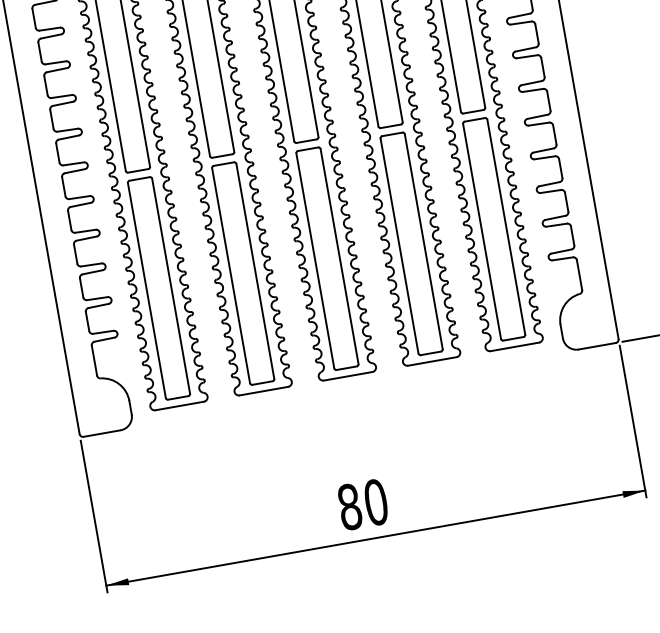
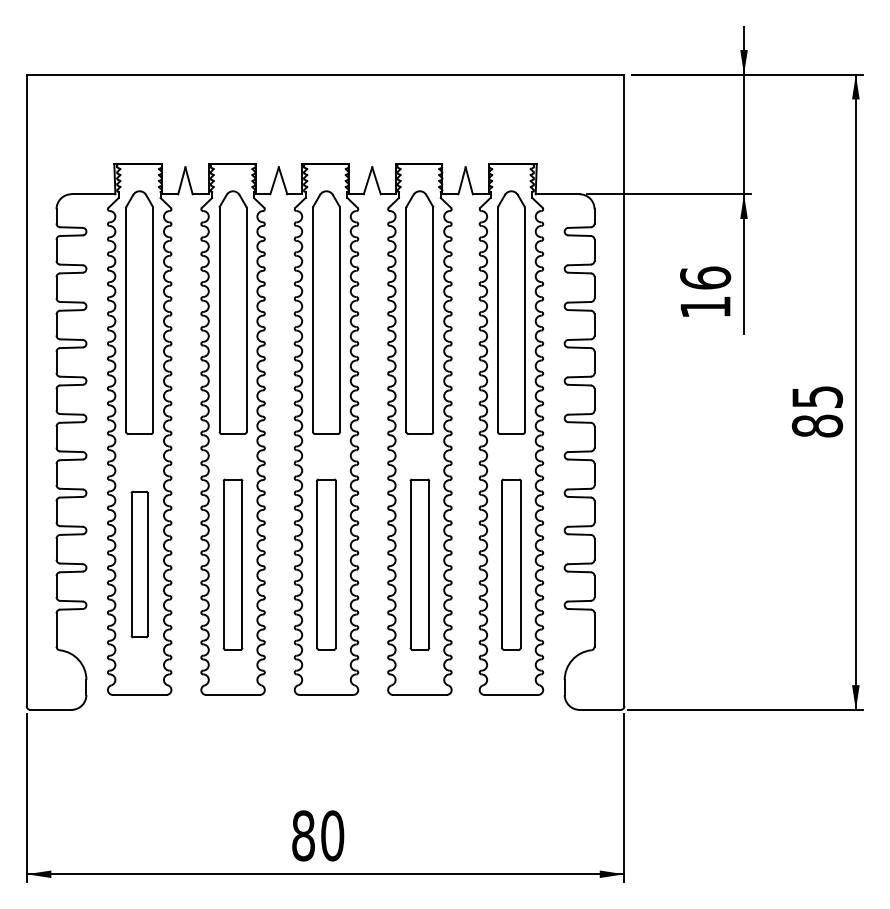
part: (494, 229) -> (511, 564), size x0.7
part: (411, 243) -> (419, 564), size x0.7
part: (327, 258) -> (326, 564), size x0.7
part: (242, 273) -> (232, 564), size x0.7
part: (158, 288) -> (139, 564), size x0.6

